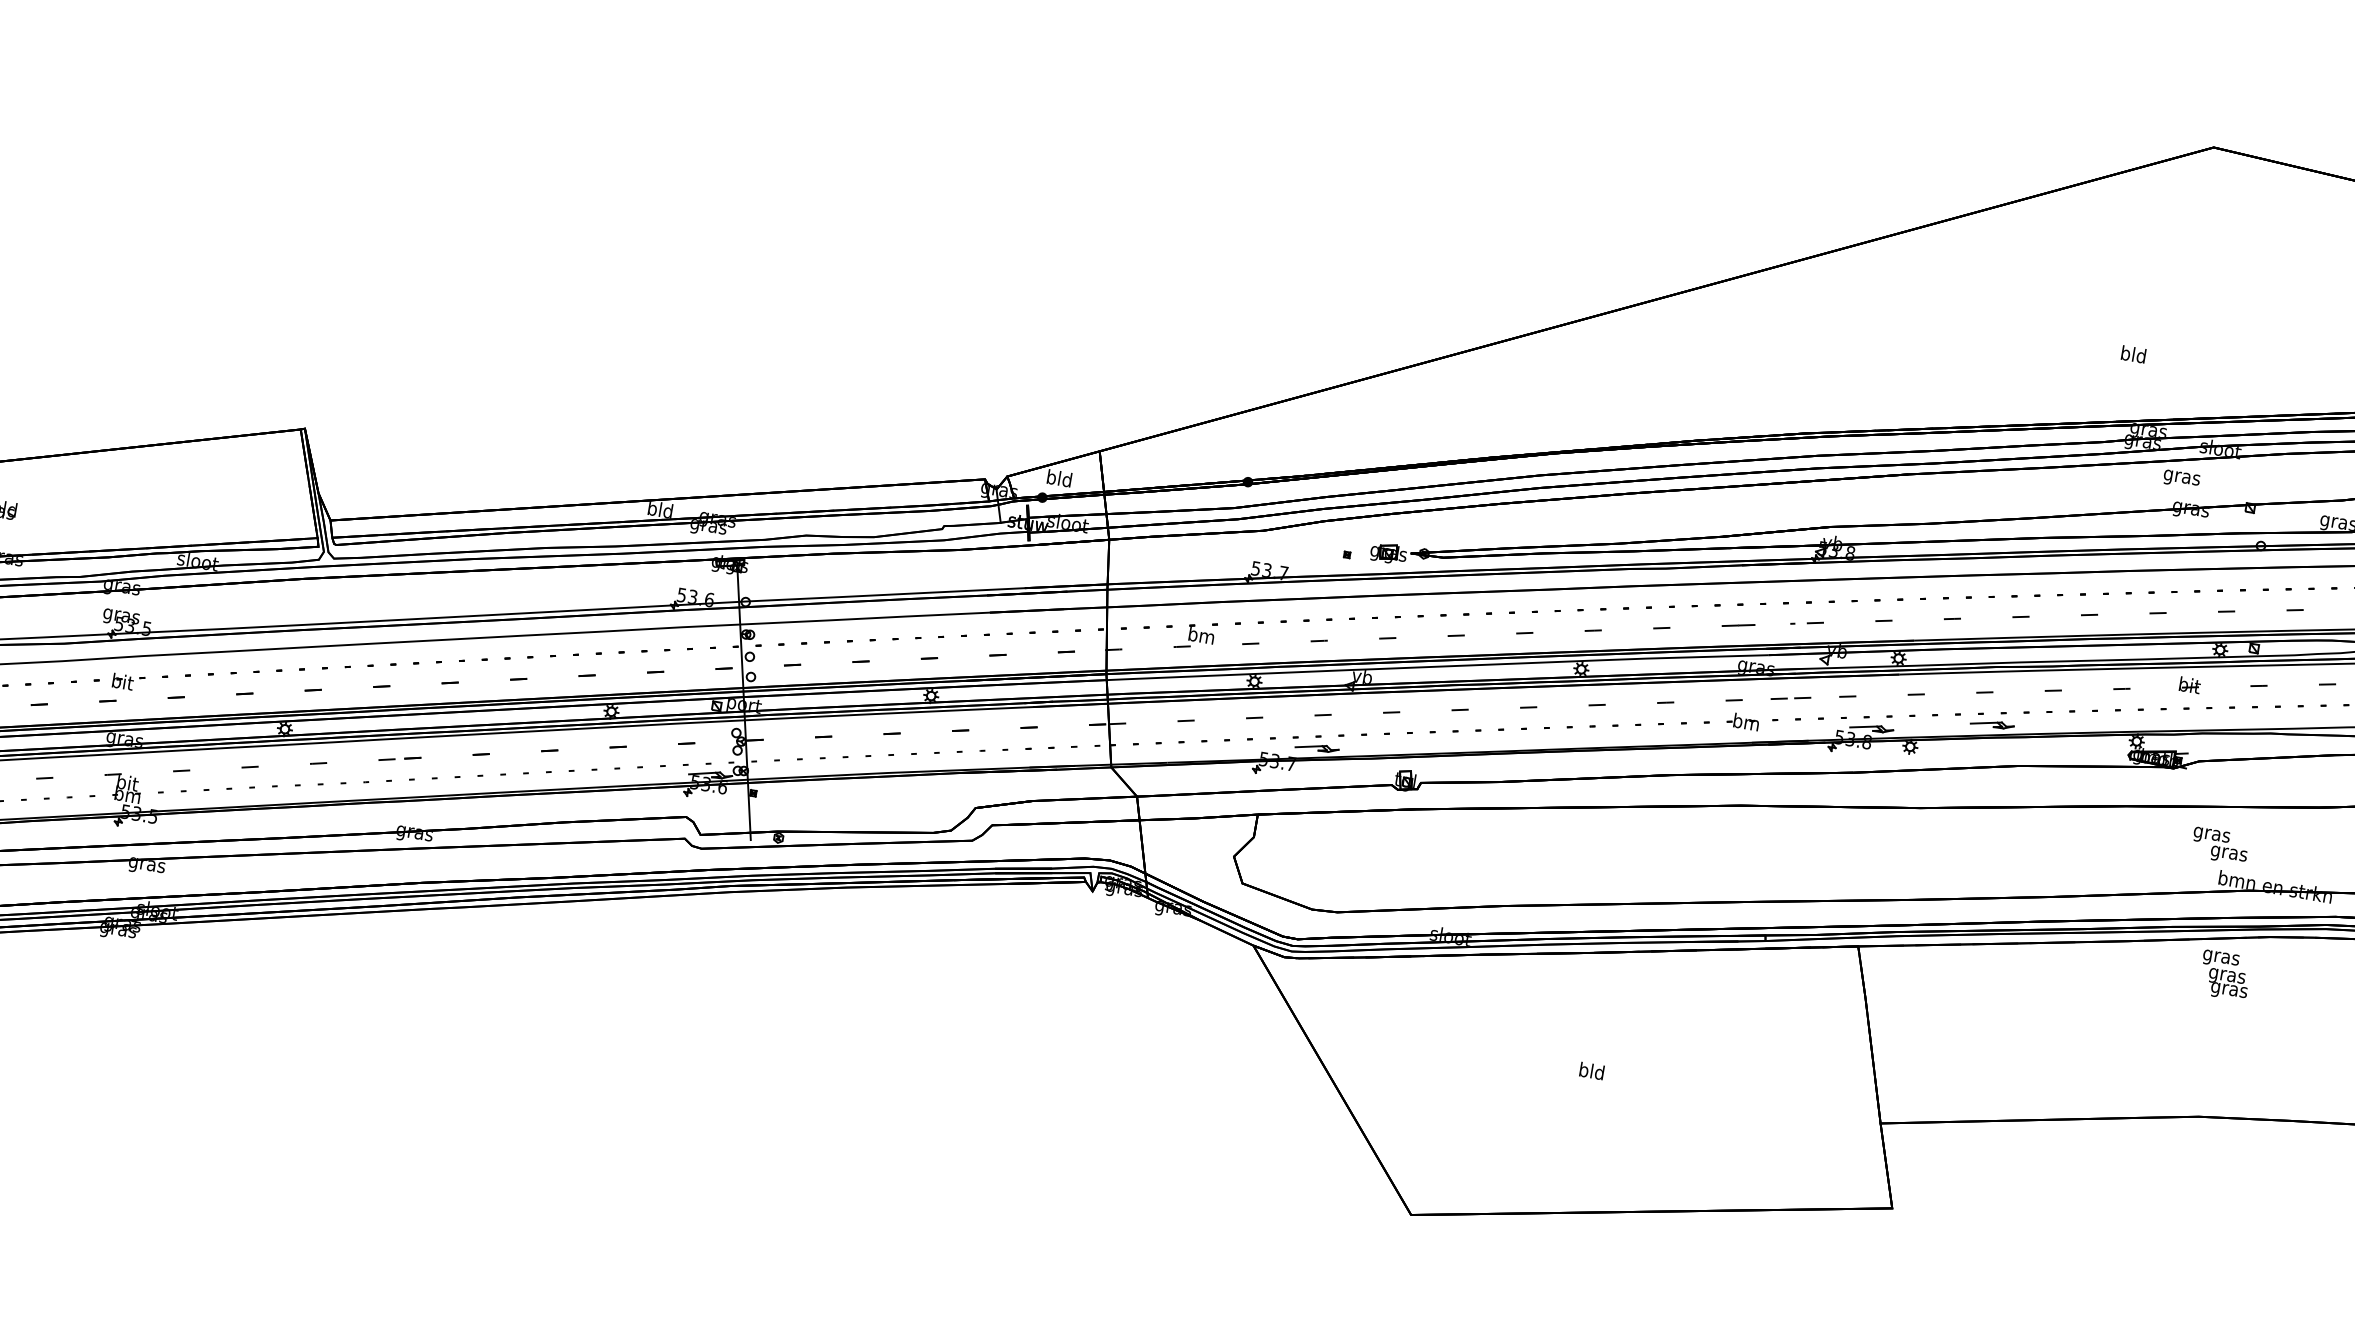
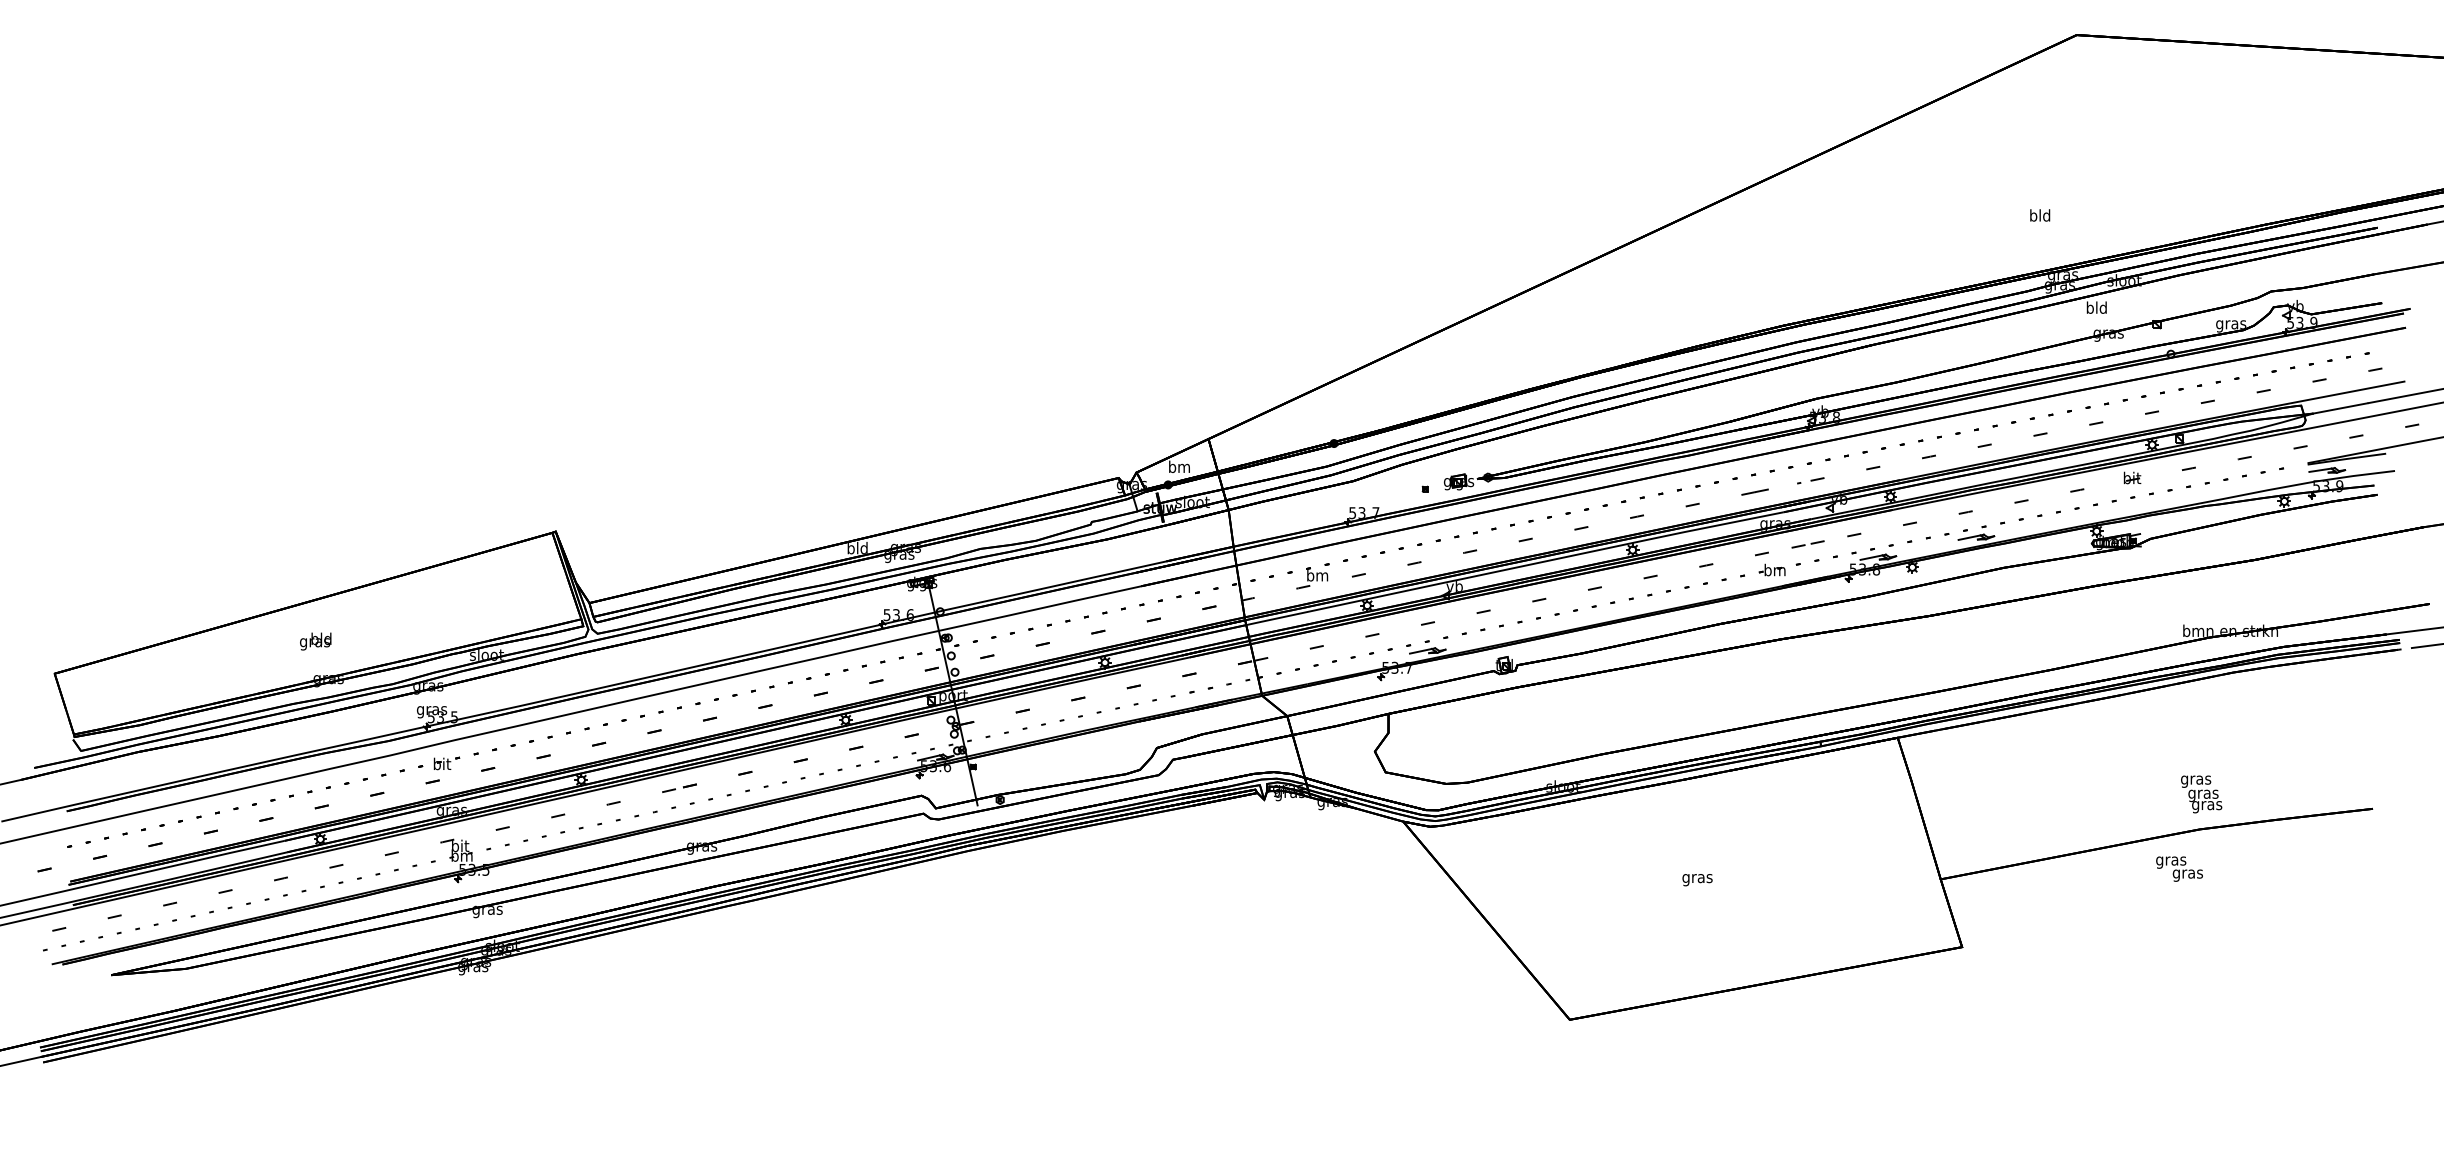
text: (2181, 477) -> (2096, 309), gras -> bld
text: (1059, 478) -> (1179, 466), bld -> bm
text: (2220, 845) -> (2179, 868), moved
text: (2224, 975) -> (2201, 794), moved
text: (1591, 1072) -> (1697, 878), bld -> gras

